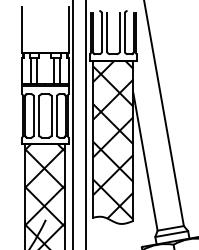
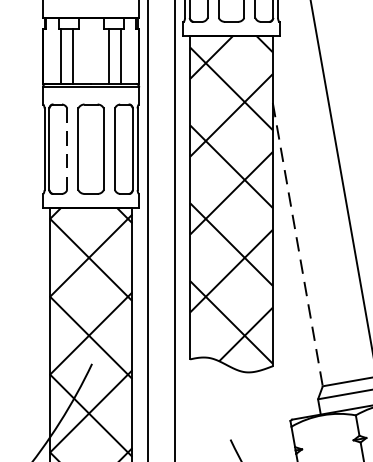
line: (33, 115) -> (66, 148), solid -> dashed
line: (145, 162) -> (297, 245), solid -> dashed

